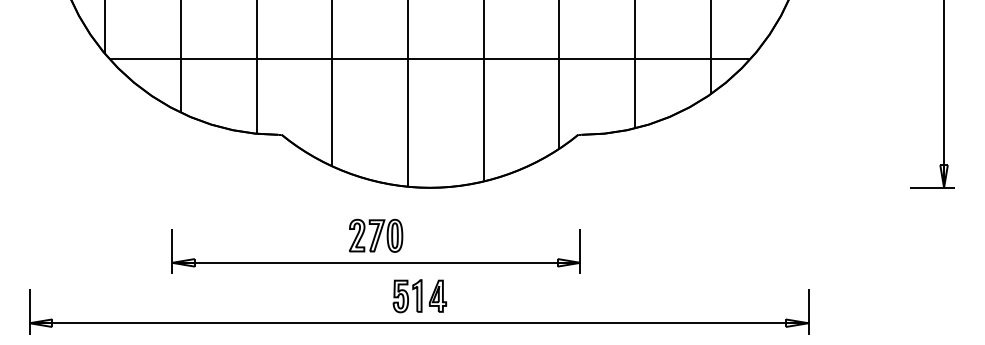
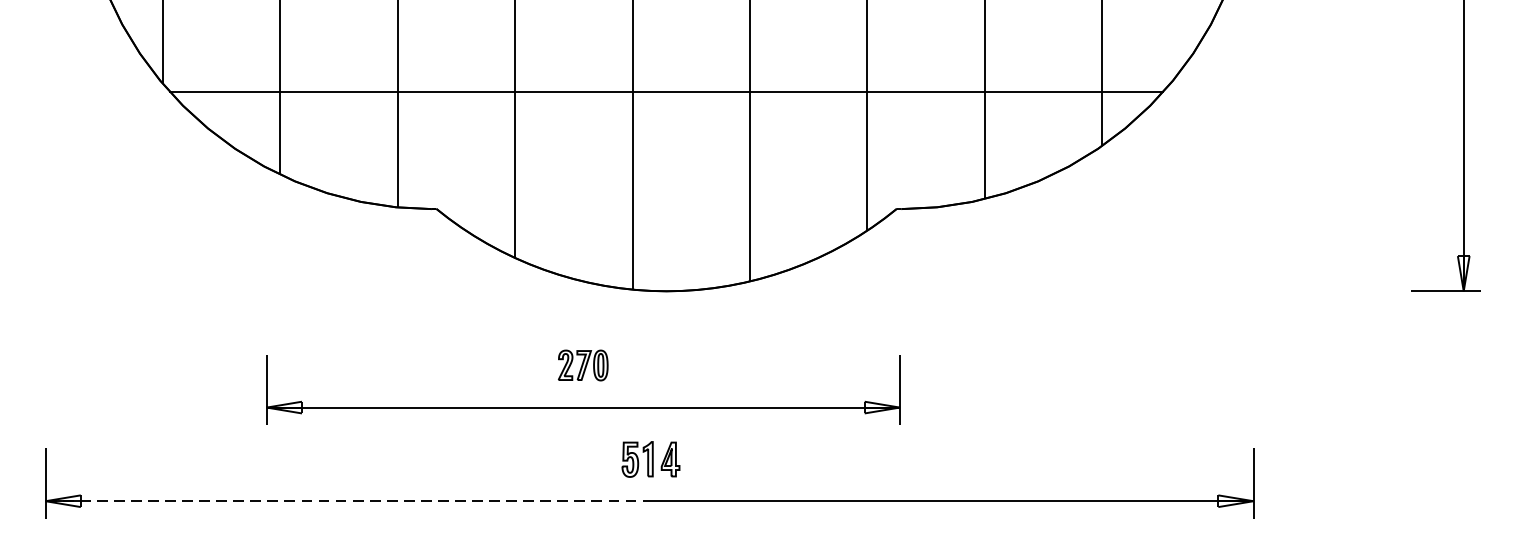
part: (376, 235) -> (583, 365), size x0.6
part: (419, 296) -> (650, 459), size x0.7
line: (224, 323) -> (347, 501), solid -> dashed

